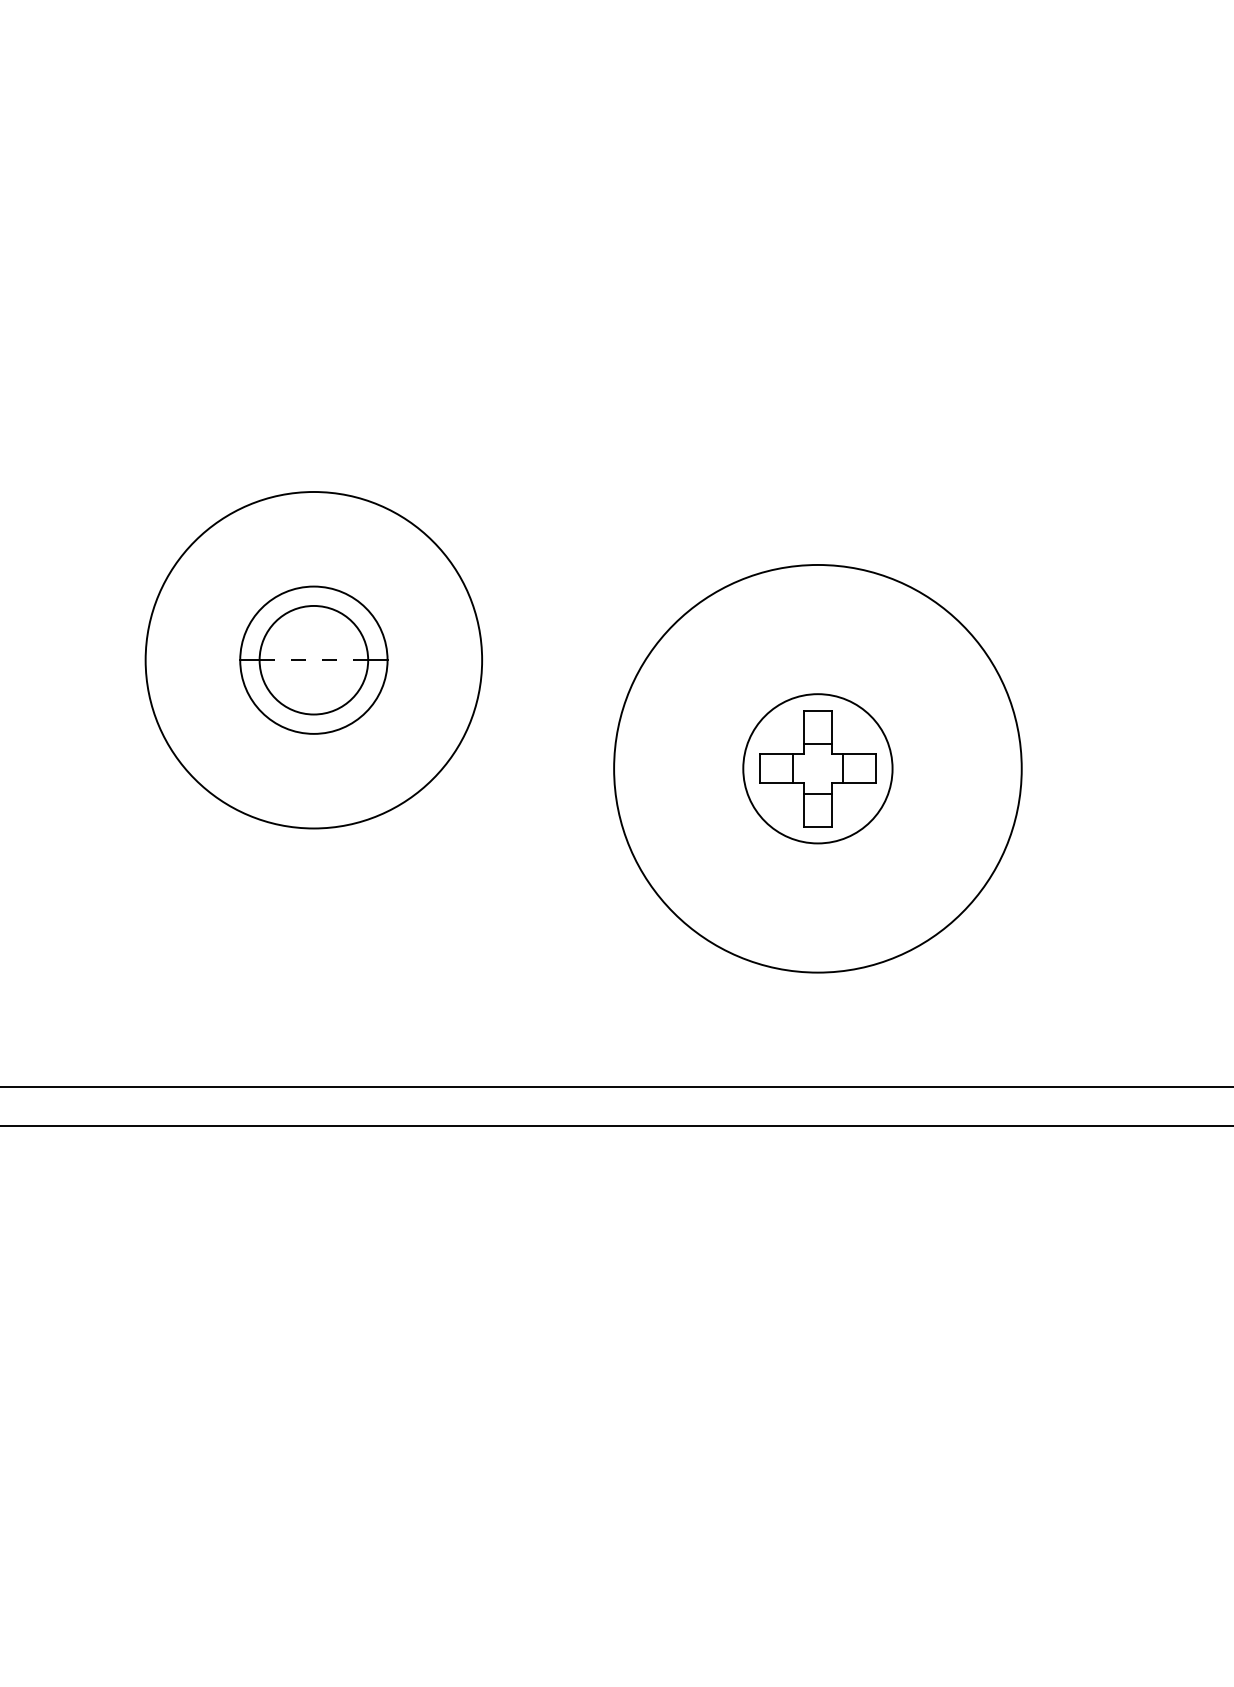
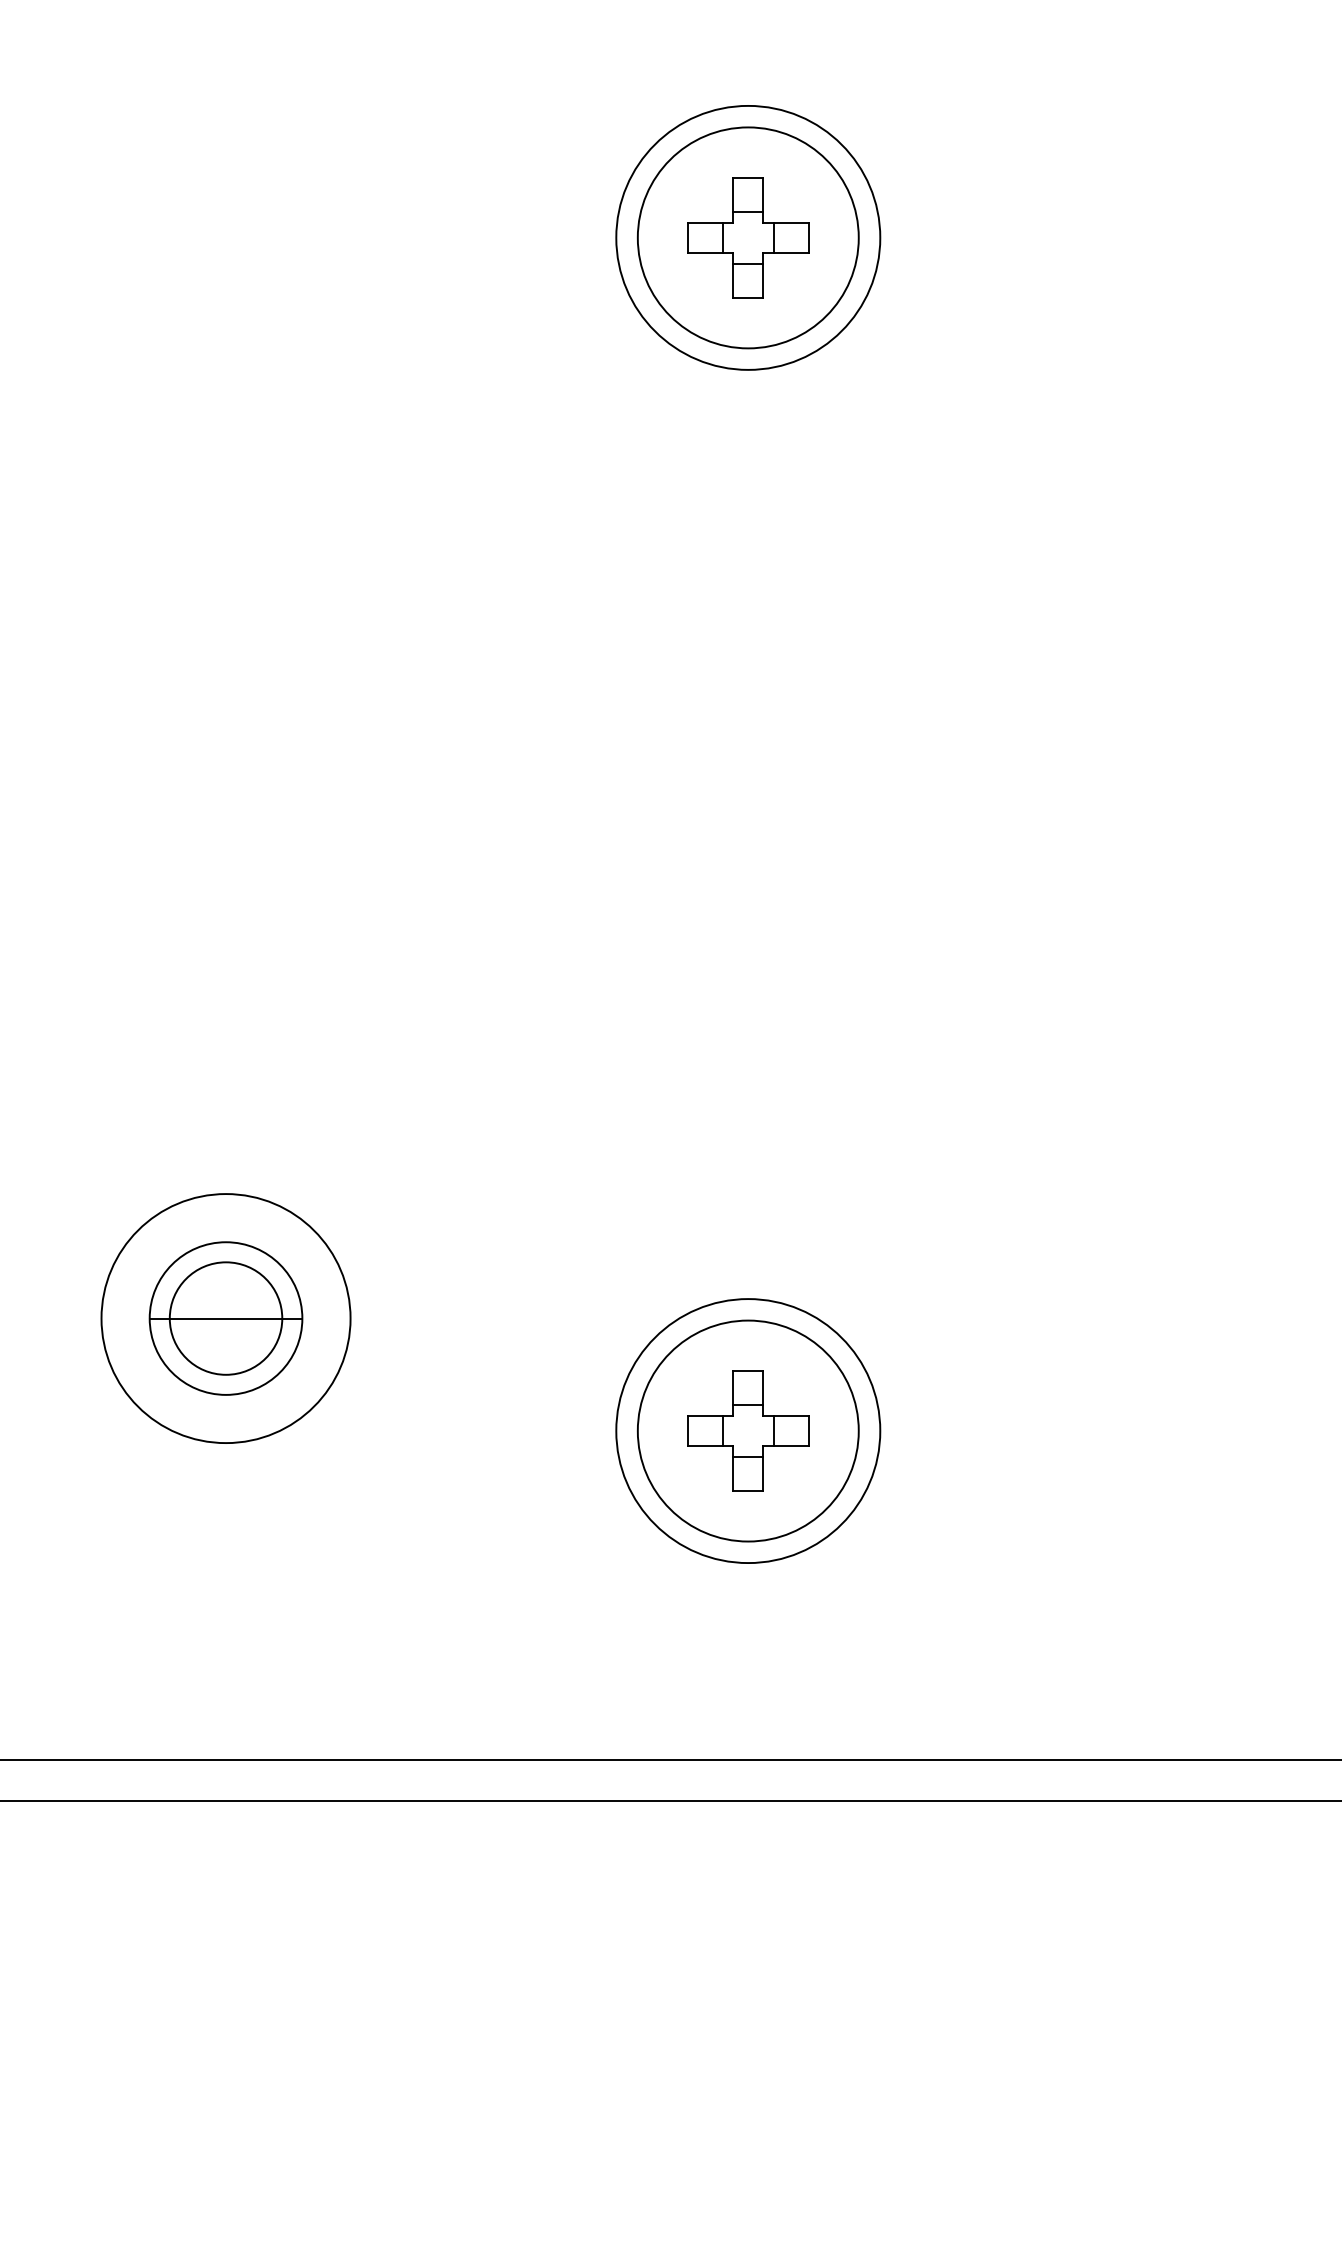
circle: (313, 660) -> (225, 1318), size x0.71
line: (313, 660) -> (225, 1318), dashed -> solid
circle: (817, 768) -> (747, 1430), size x1.43
circle: (818, 769) -> (748, 1431), size x0.62

